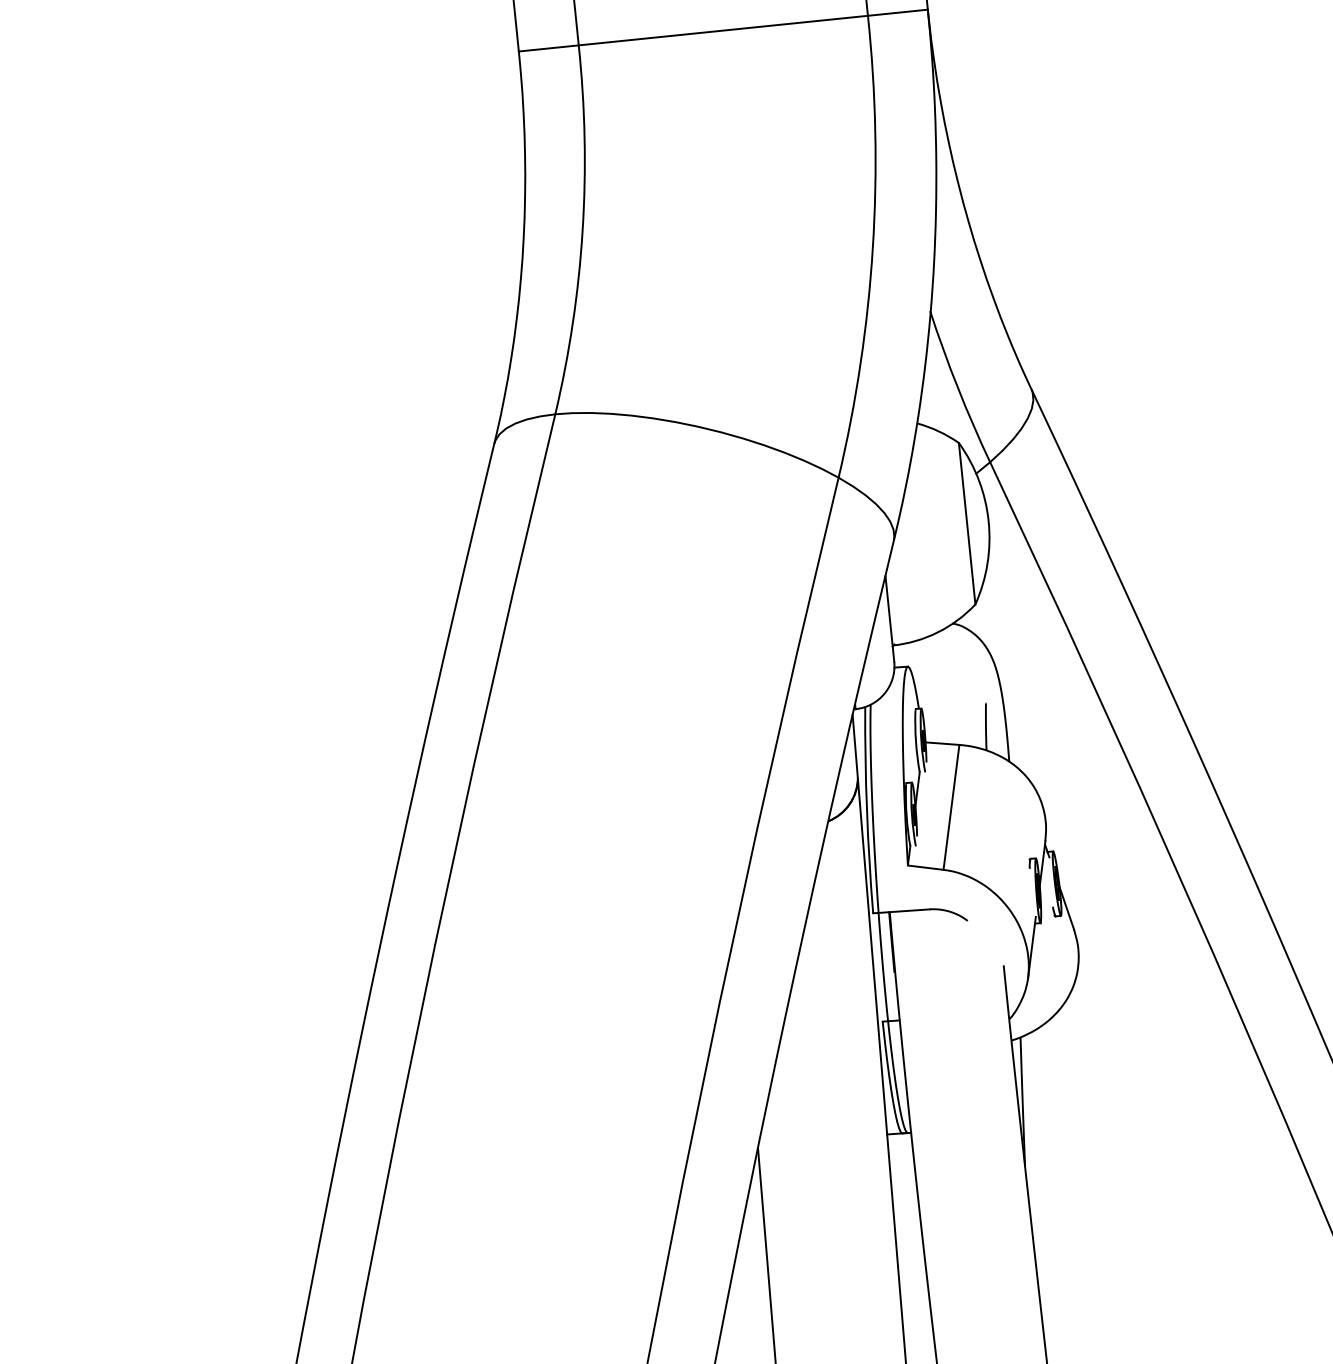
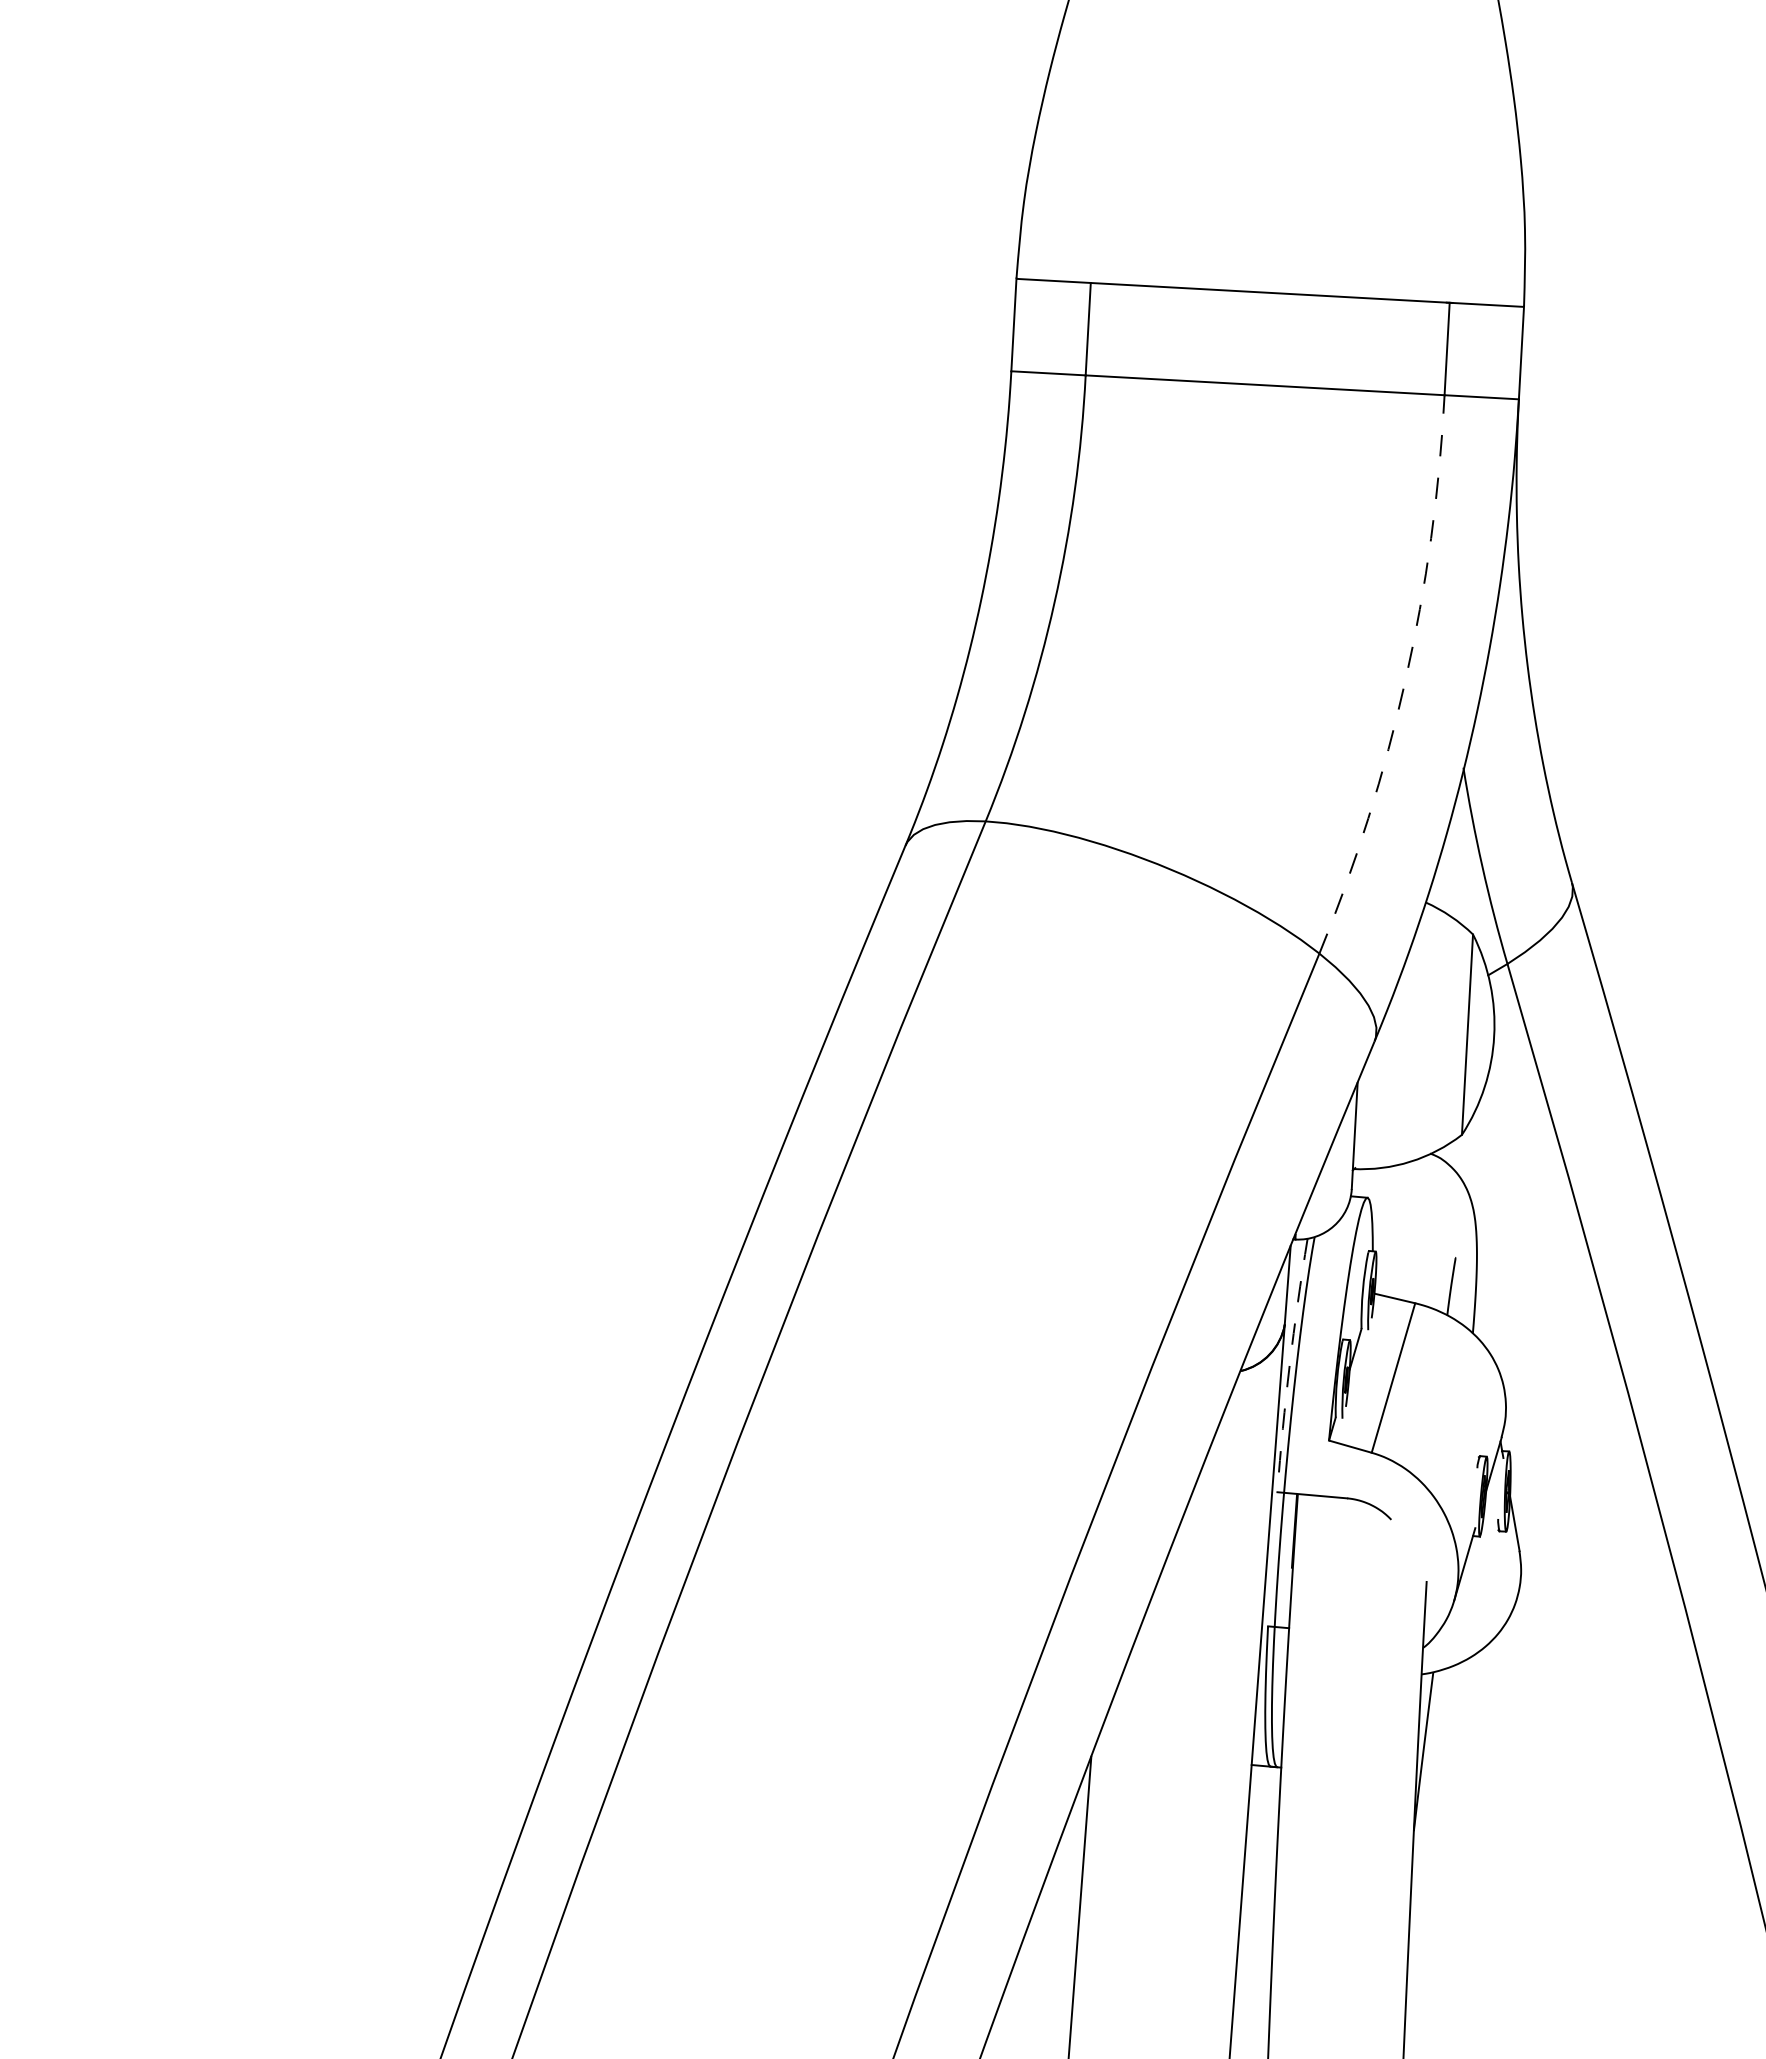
arc: (872, 247) -> (1405, 679), solid -> dashed
arc: (866, 810) -> (1289, 1365), solid -> dashed

